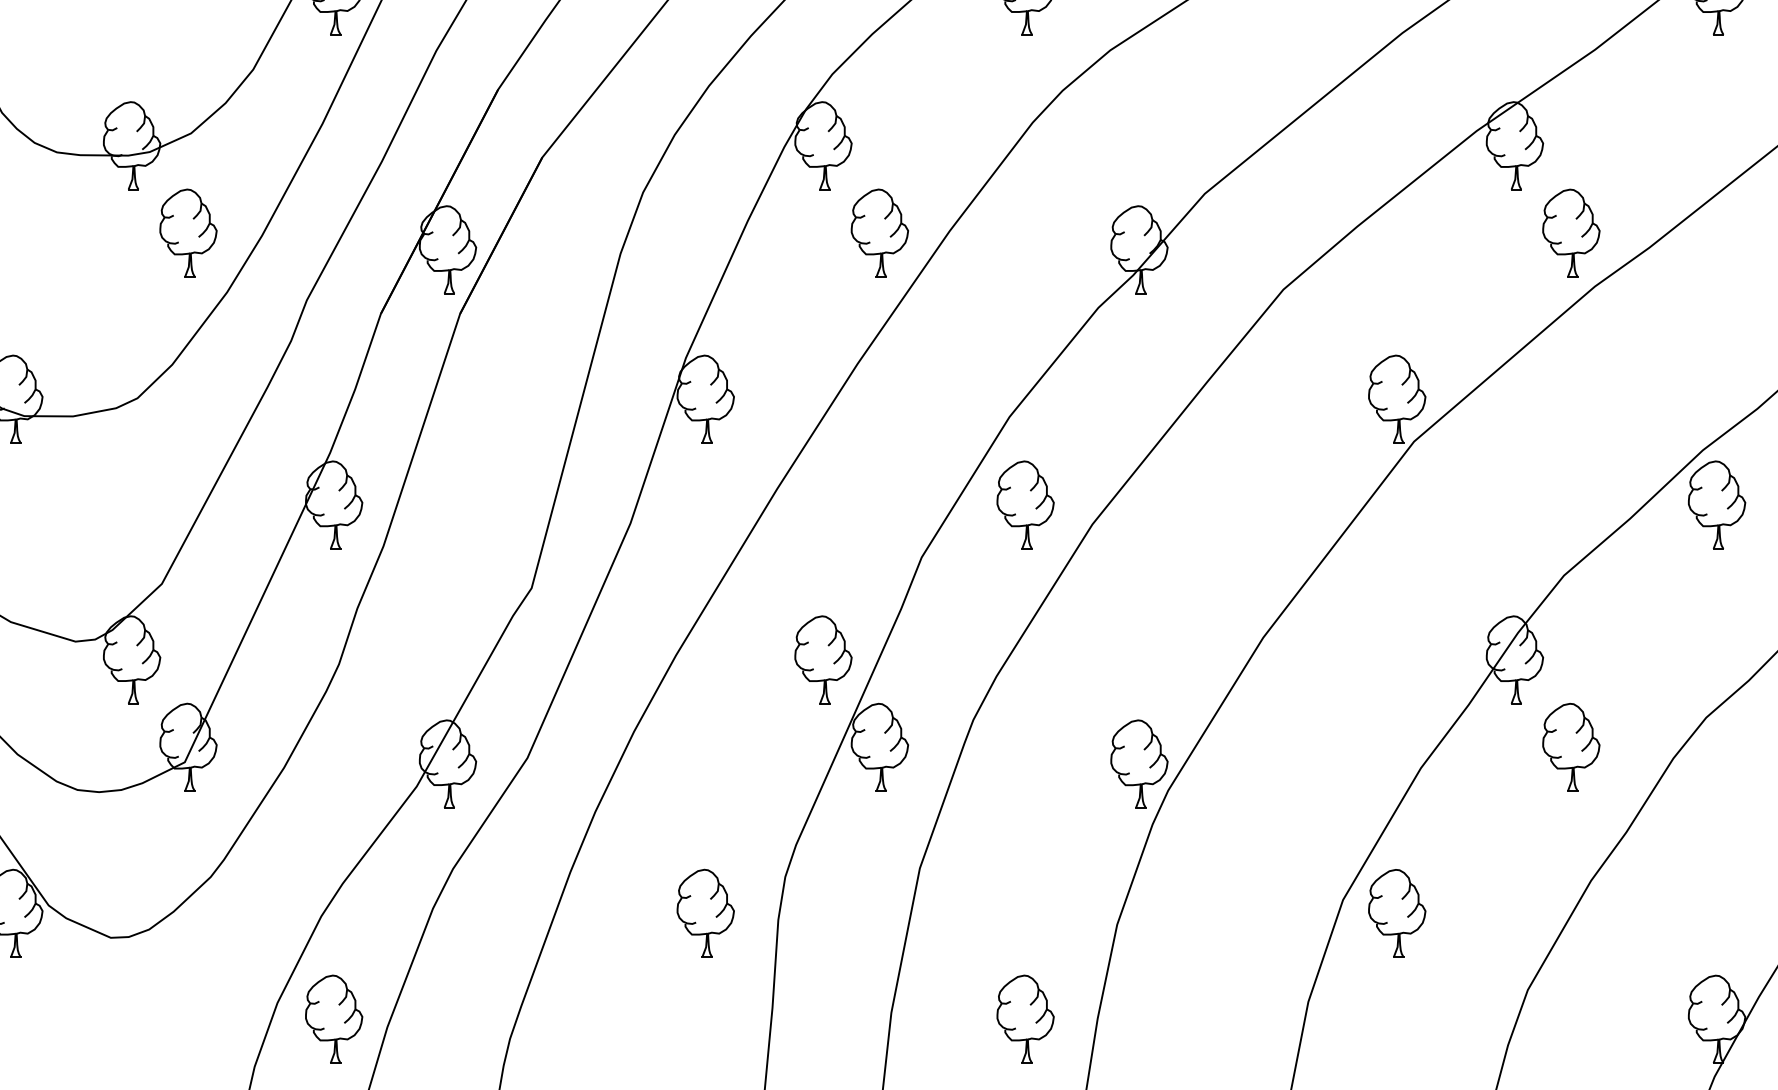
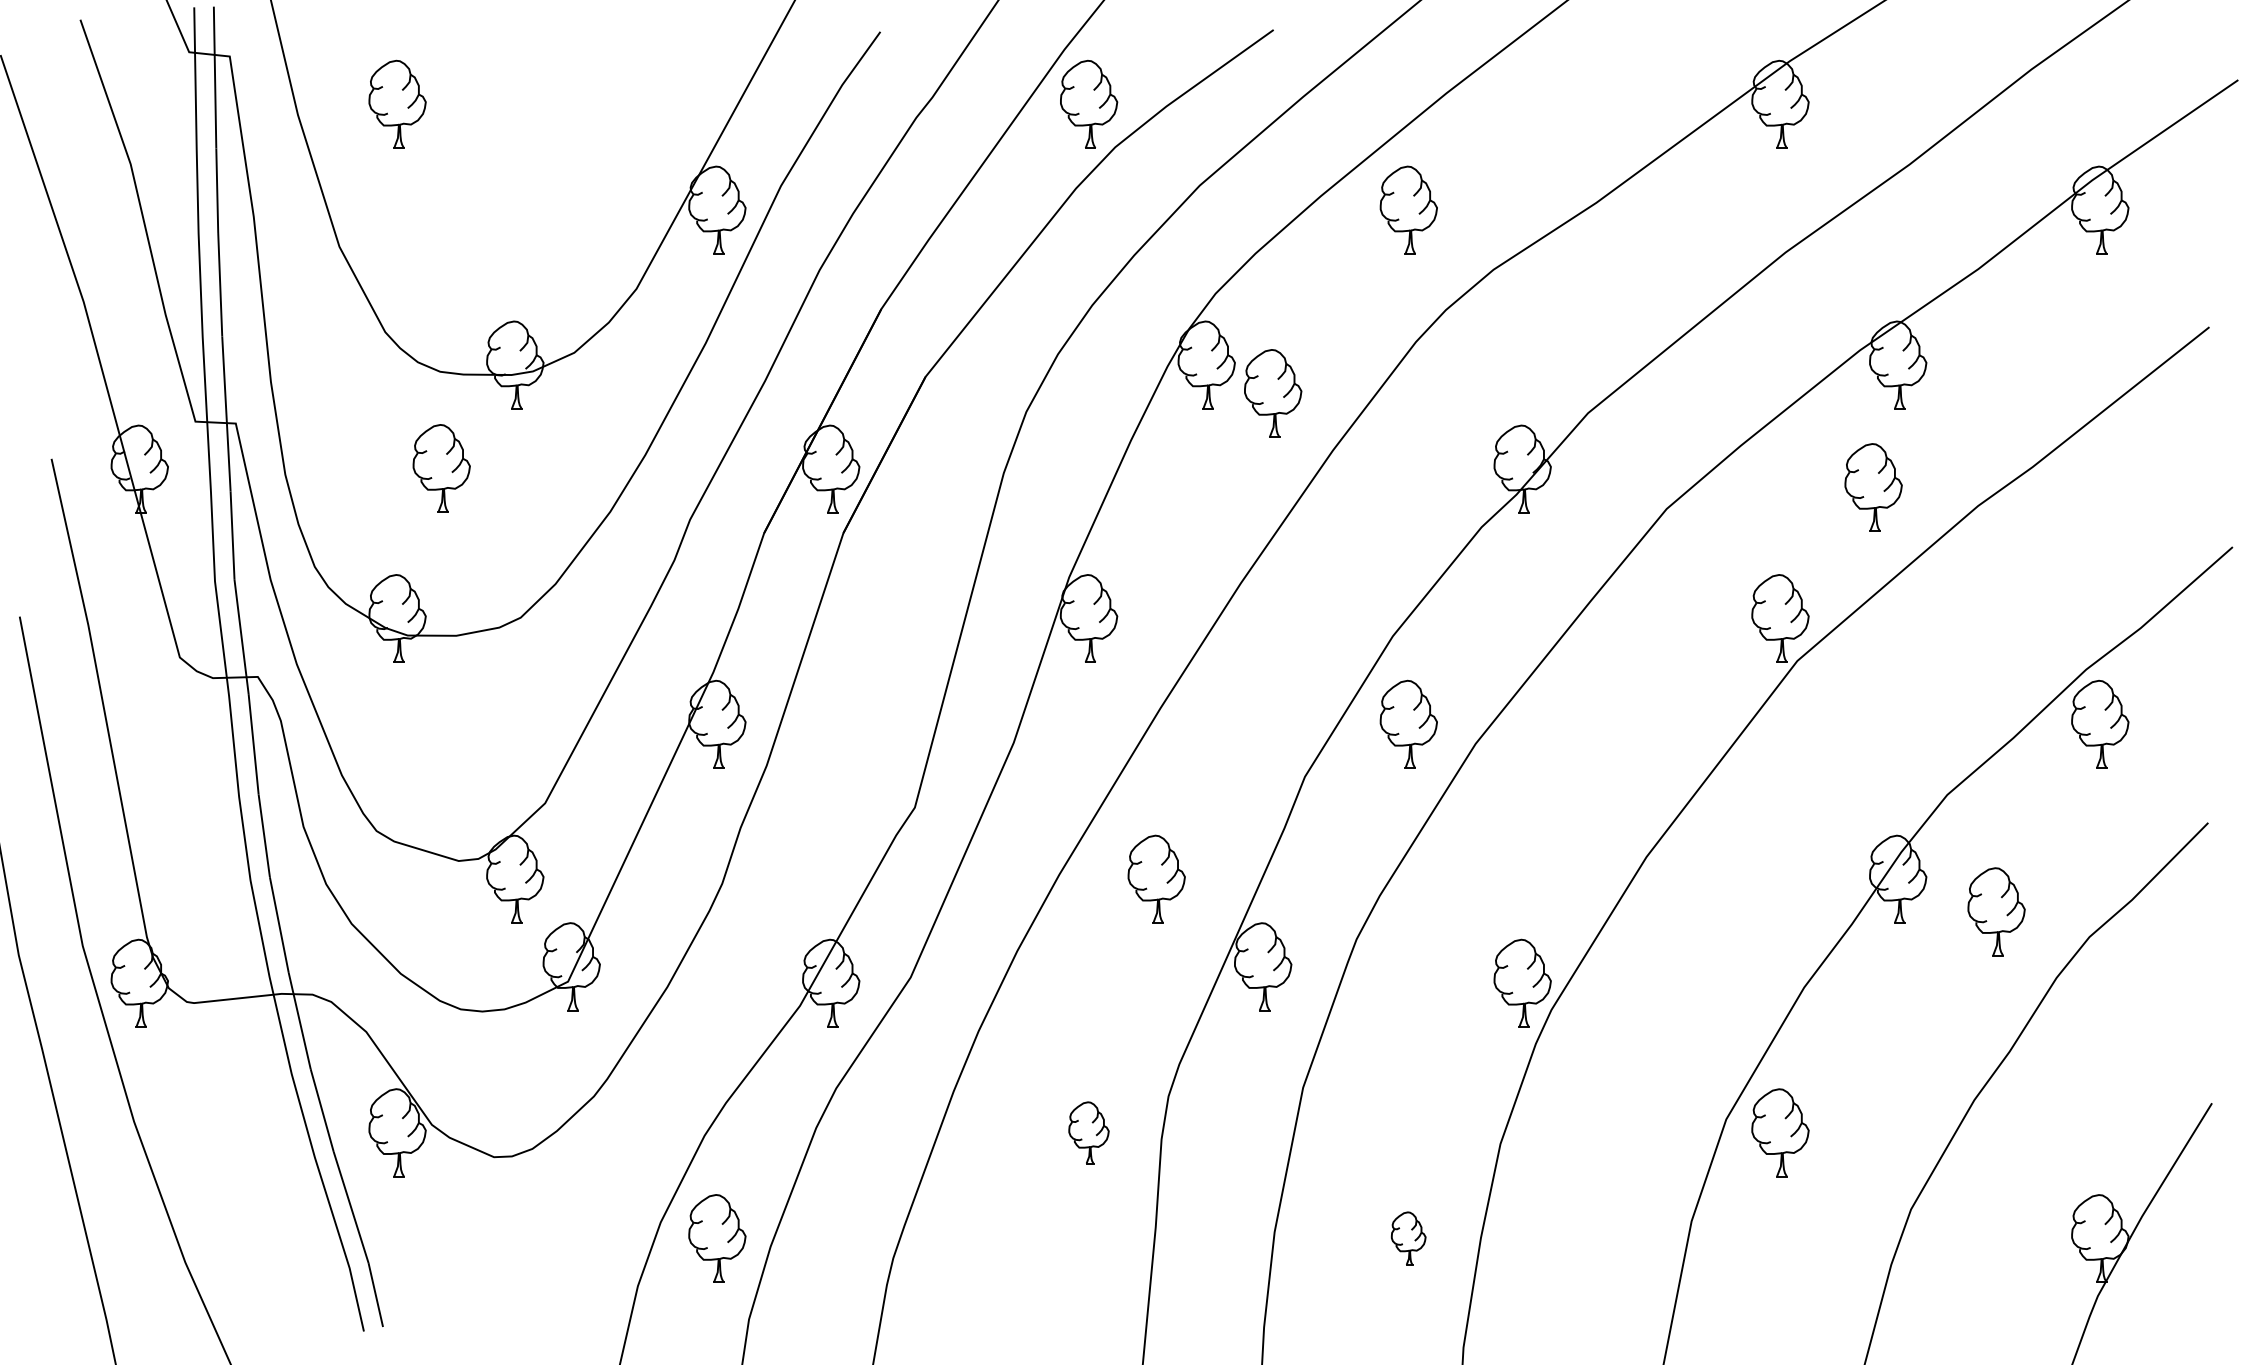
part: (188, 233) -> (441, 468), moved
part: (880, 233) -> (1273, 393), moved
part: (1571, 233) -> (1873, 487), moved
part: (823, 659) -> (1156, 878), moved
part: (1571, 747) -> (1996, 911), moved
part: (705, 913) -> (1088, 1132), size x0.7
part: (1025, 1019) -> (1408, 1238), size x0.6

